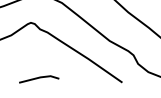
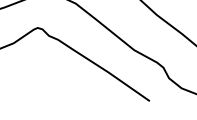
line: (39, 78) -> (48, 96), removed

